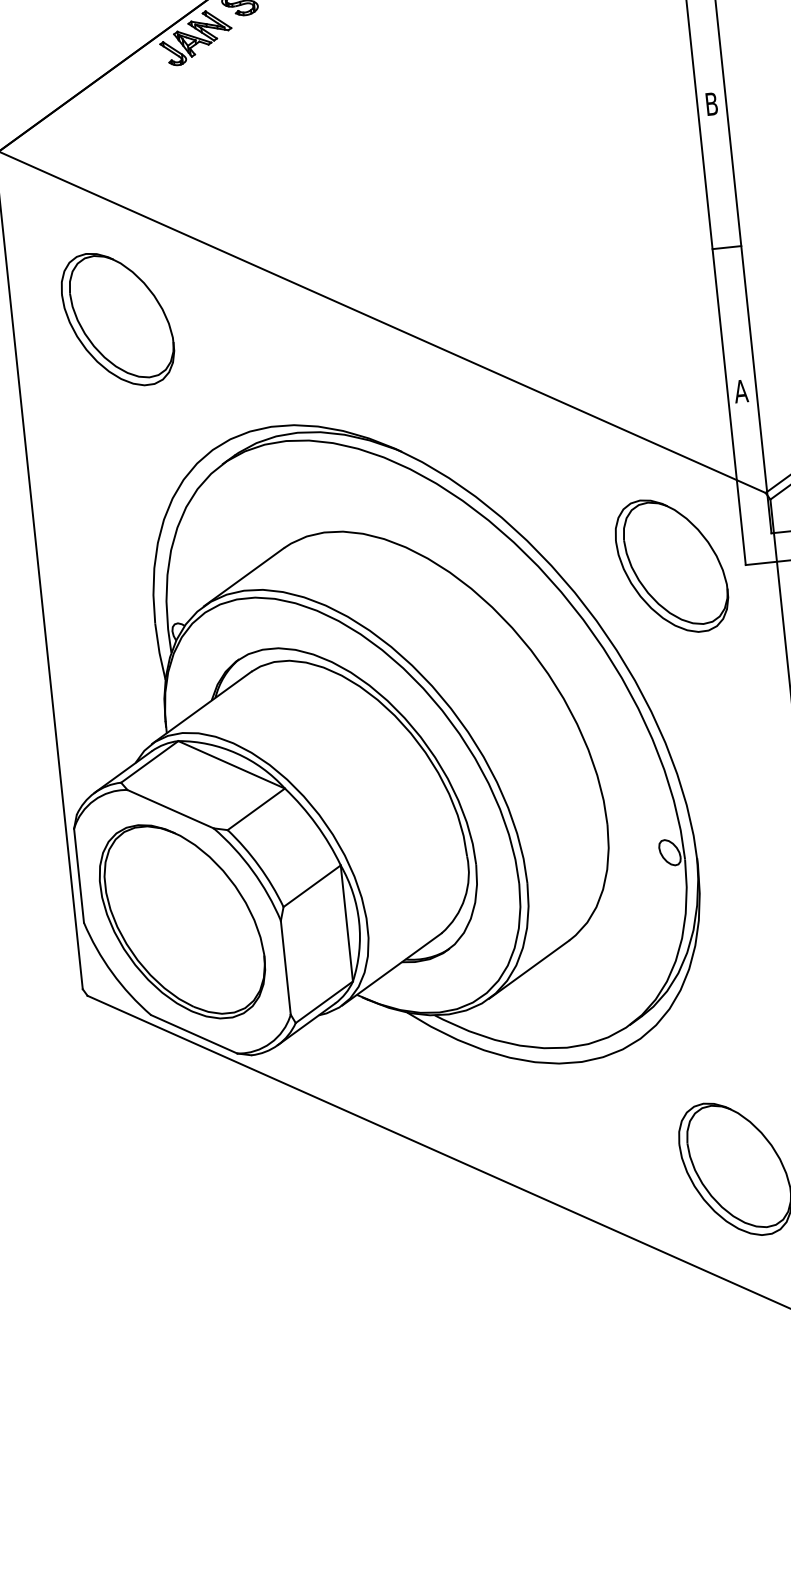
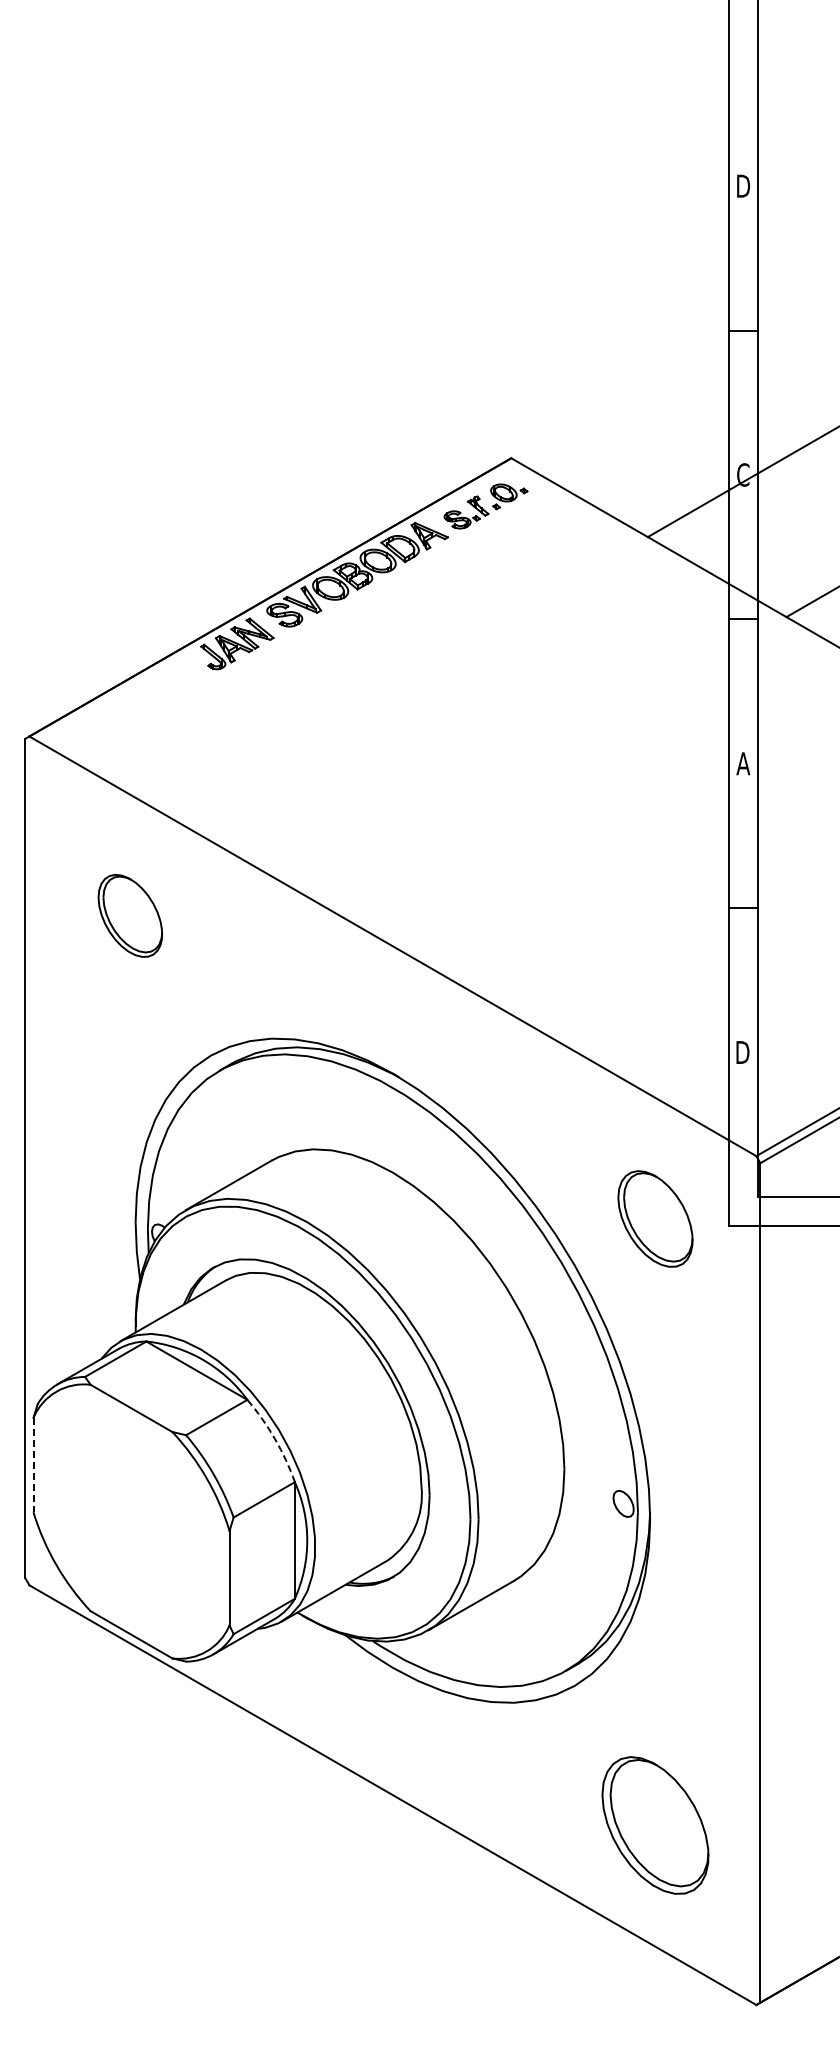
text: (711, 103) -> (743, 763), B -> A
part: (118, 319) -> (130, 915), size x0.6
text: (741, 391) -> (742, 1052), A -> D
part: (671, 565) -> (655, 1218), size x0.7
arc: (315, 824) -> (274, 1438), solid -> dashed
line: (79, 876) -> (33, 1465), solid -> dashed
part: (182, 921) -> (131, 1521), removed

